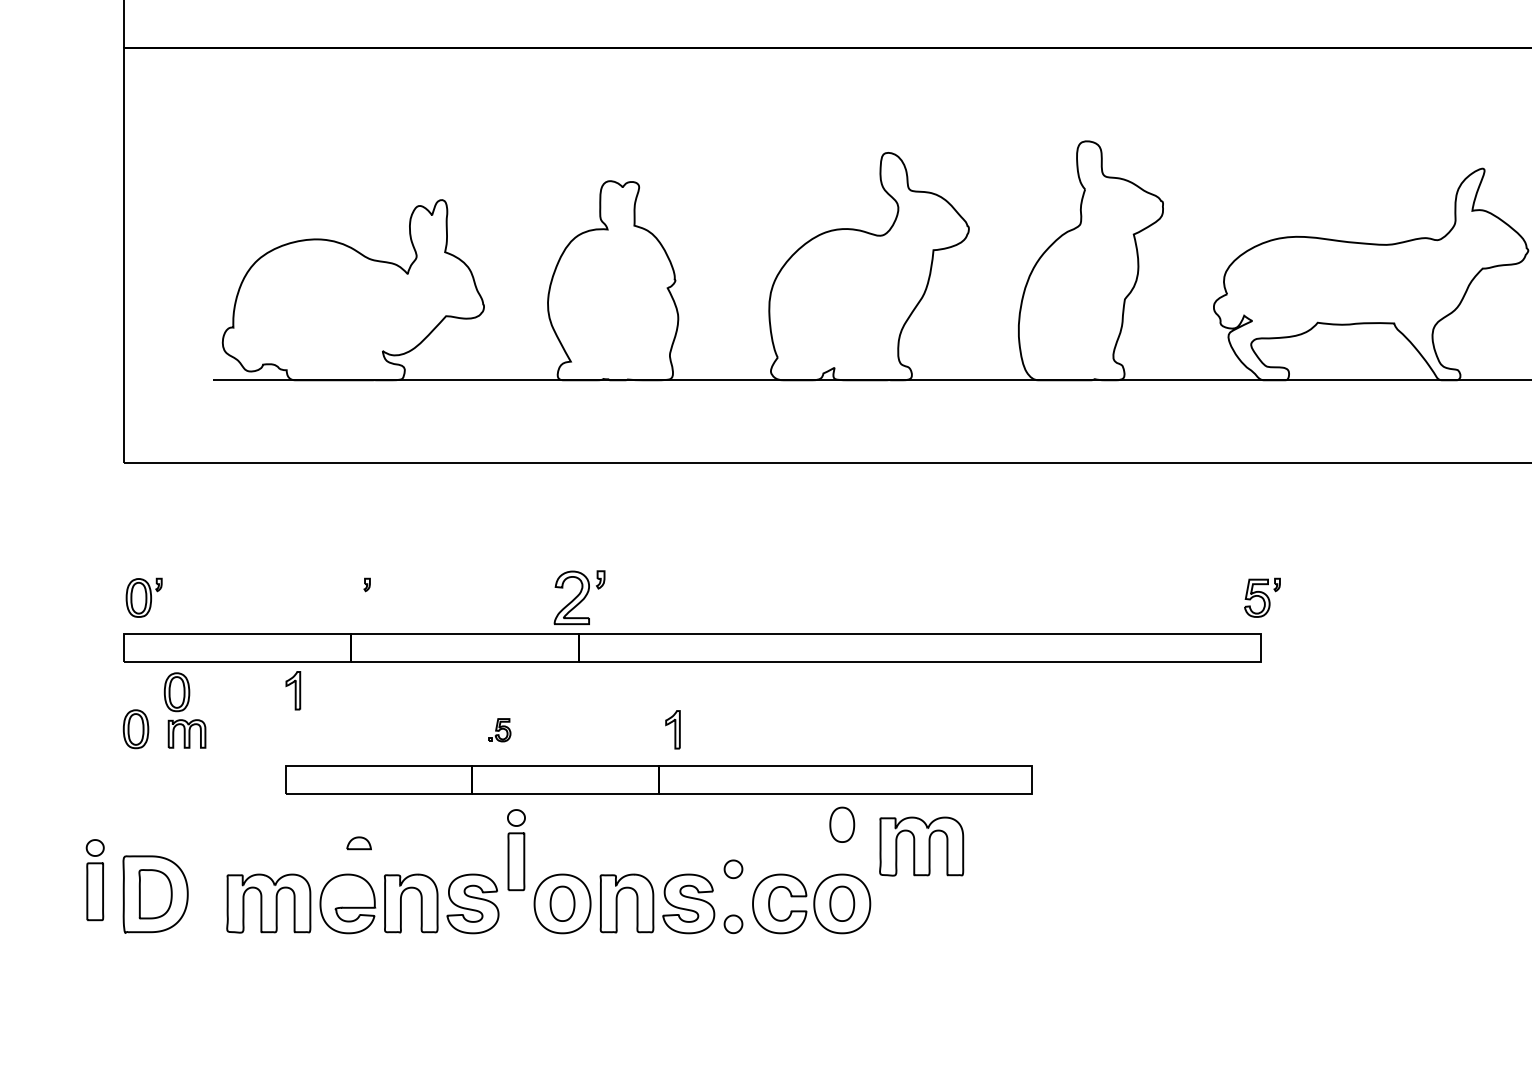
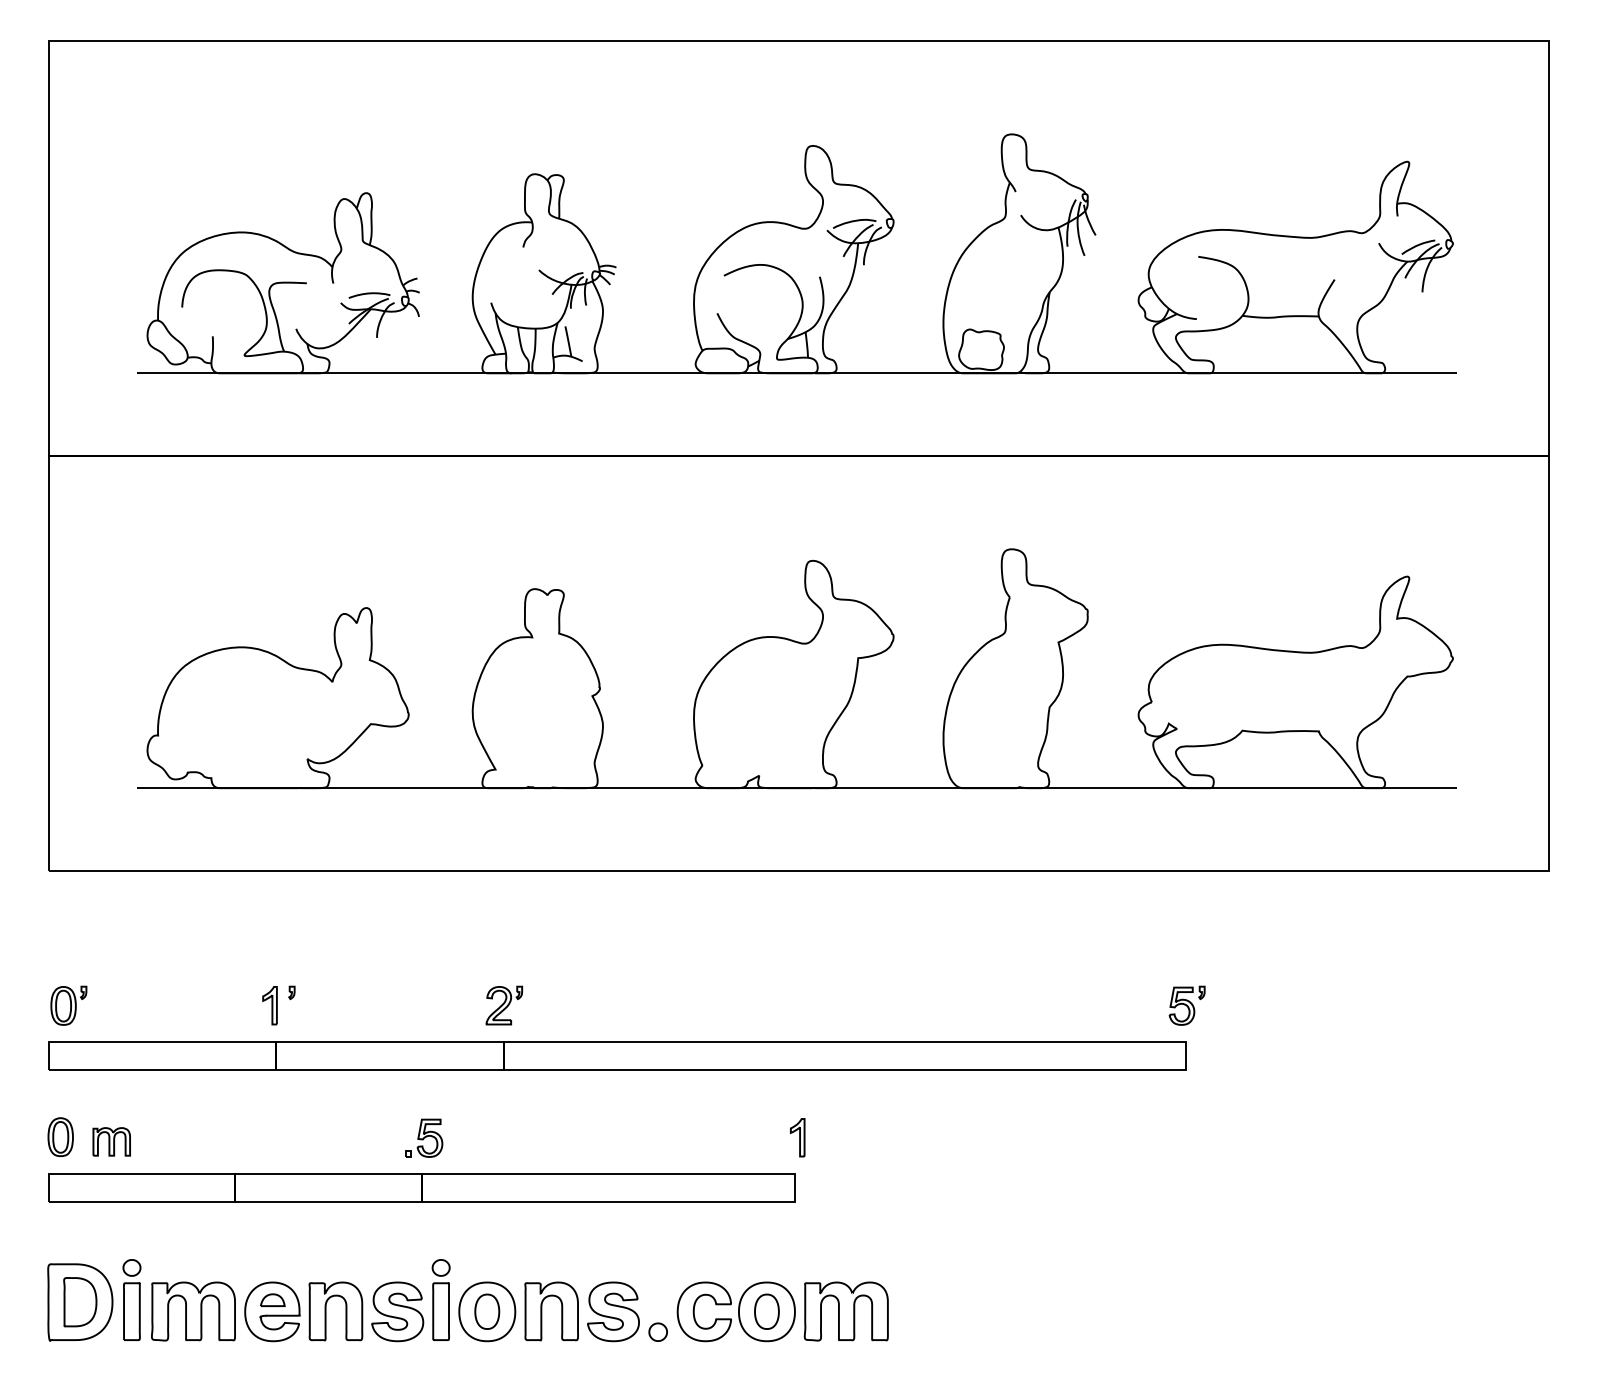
part: (579, 597) -> (504, 1005), size x0.71
part: (292, 690) -> (269, 1005), moved
part: (176, 692) -> (101, 1100), removed
part: (499, 729) -> (424, 1137), size x1.67
part: (672, 729) -> (797, 1137), moved
part: (658, 779) -> (421, 1187), moved
part: (841, 824) -> (766, 1232), removed
part: (358, 842) -> (272, 1299), moved
part: (920, 846) -> (845, 1311), moved
part: (515, 849) -> (440, 1299), moved
part: (732, 868) -> (657, 1276), removed
part: (94, 879) -> (131, 1299), moved

